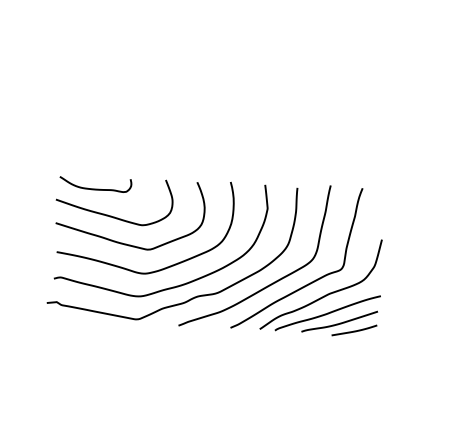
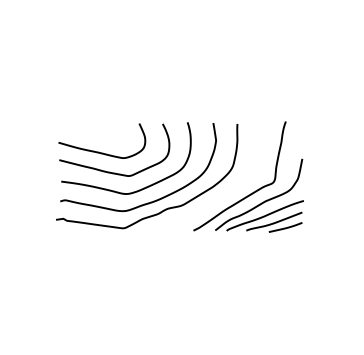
curve: (95, 188) -> (87, 132), removed
curve: (266, 285) -> (218, 197), removed

